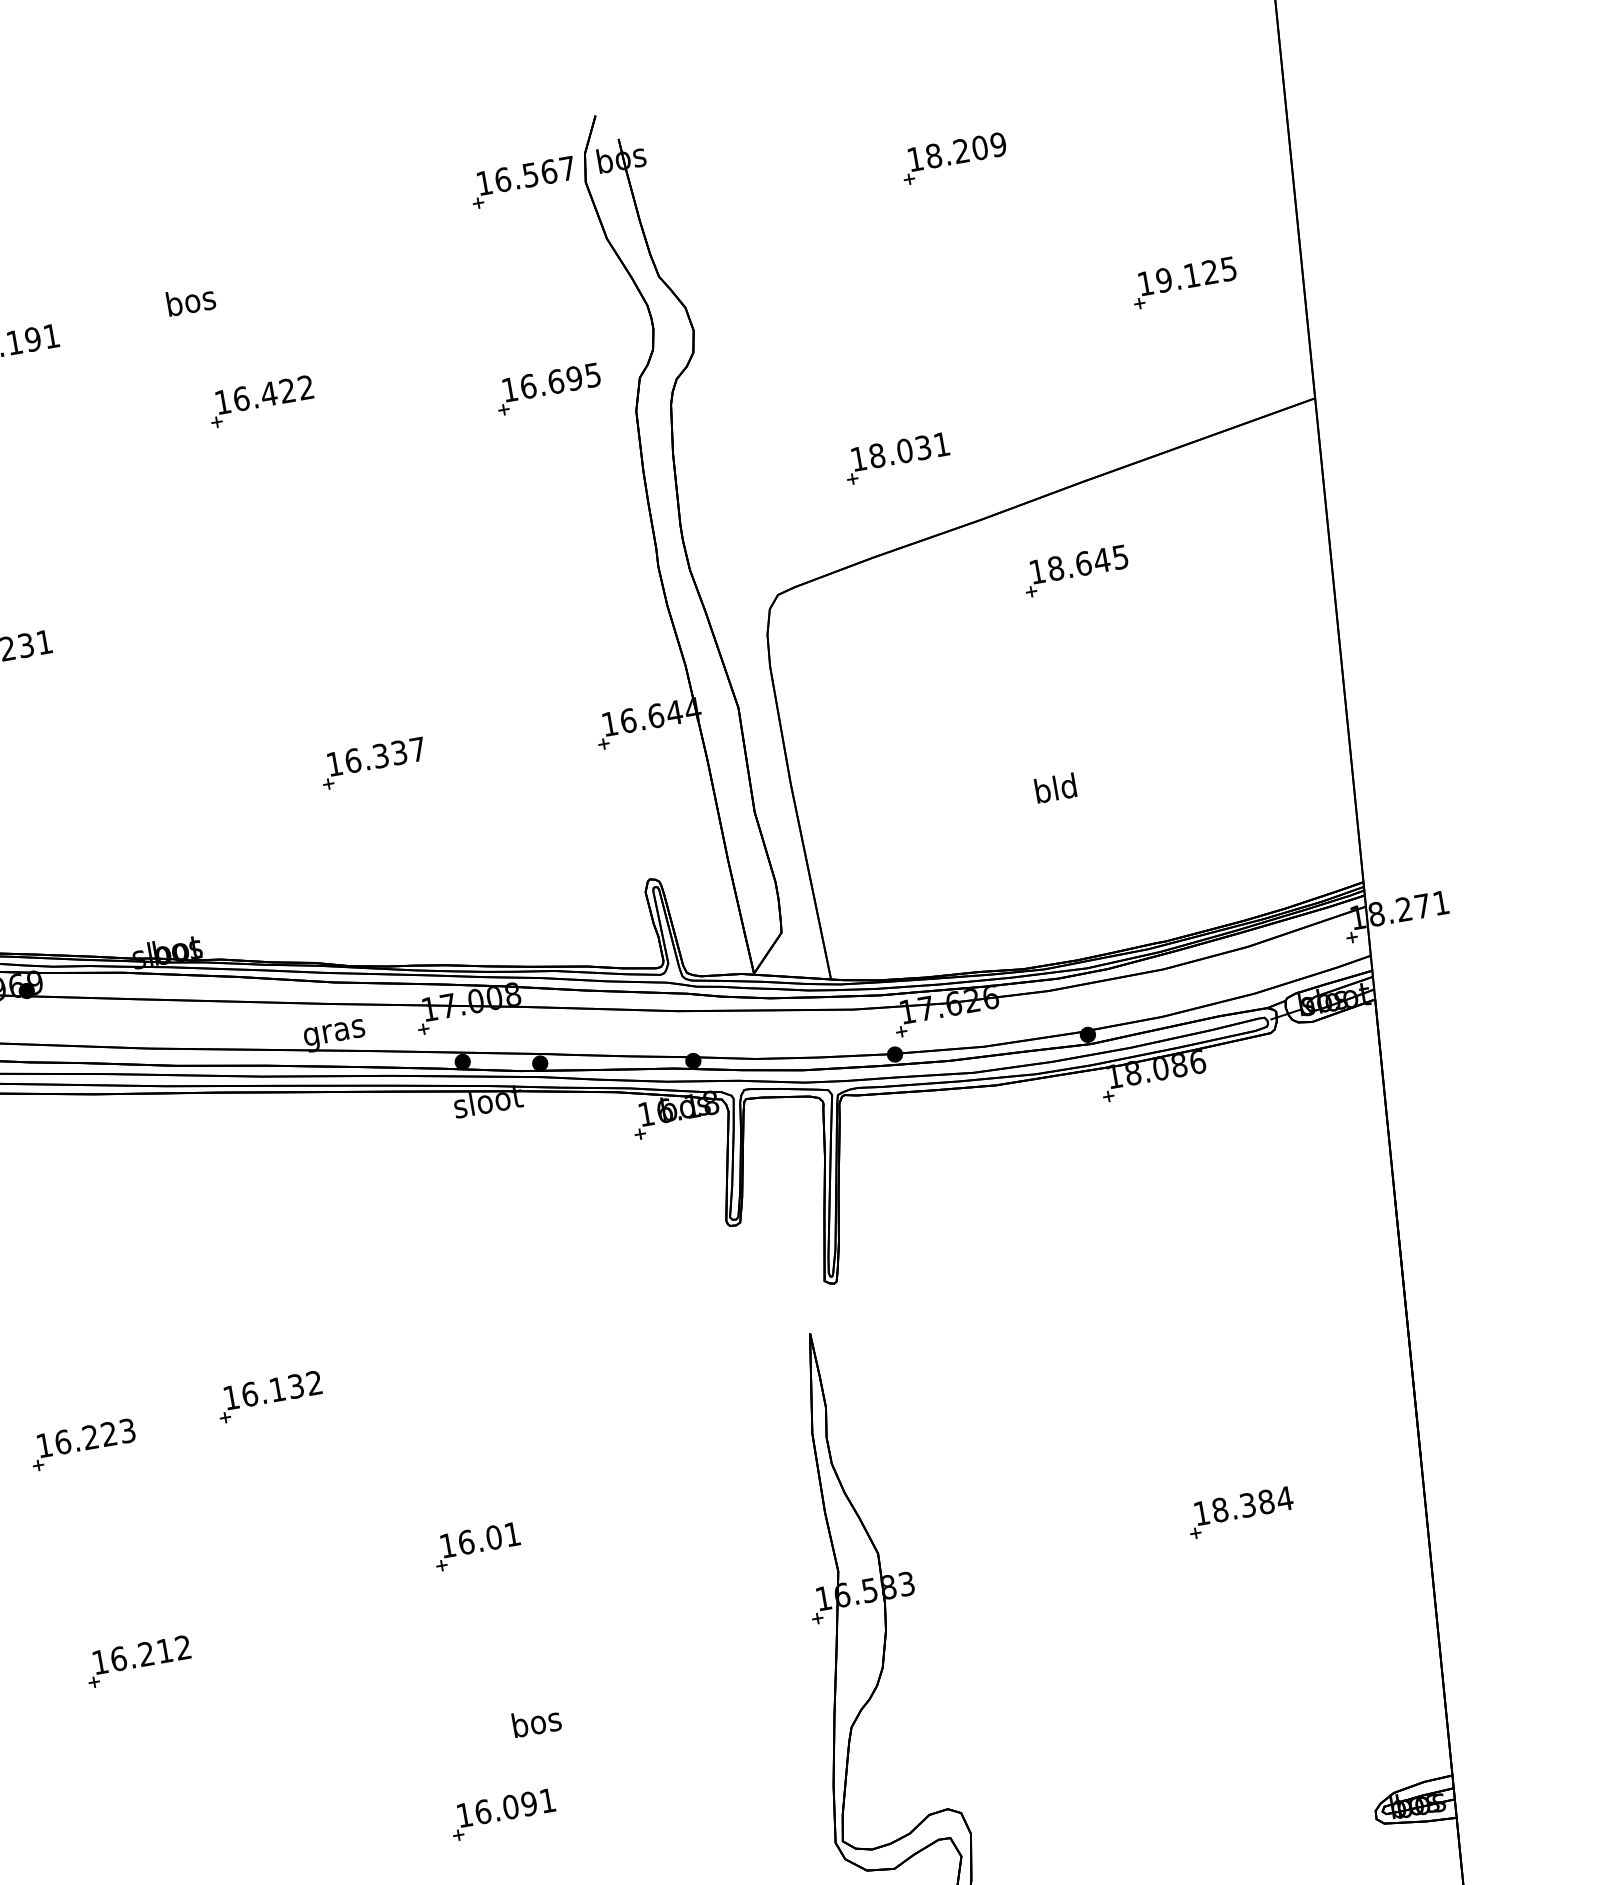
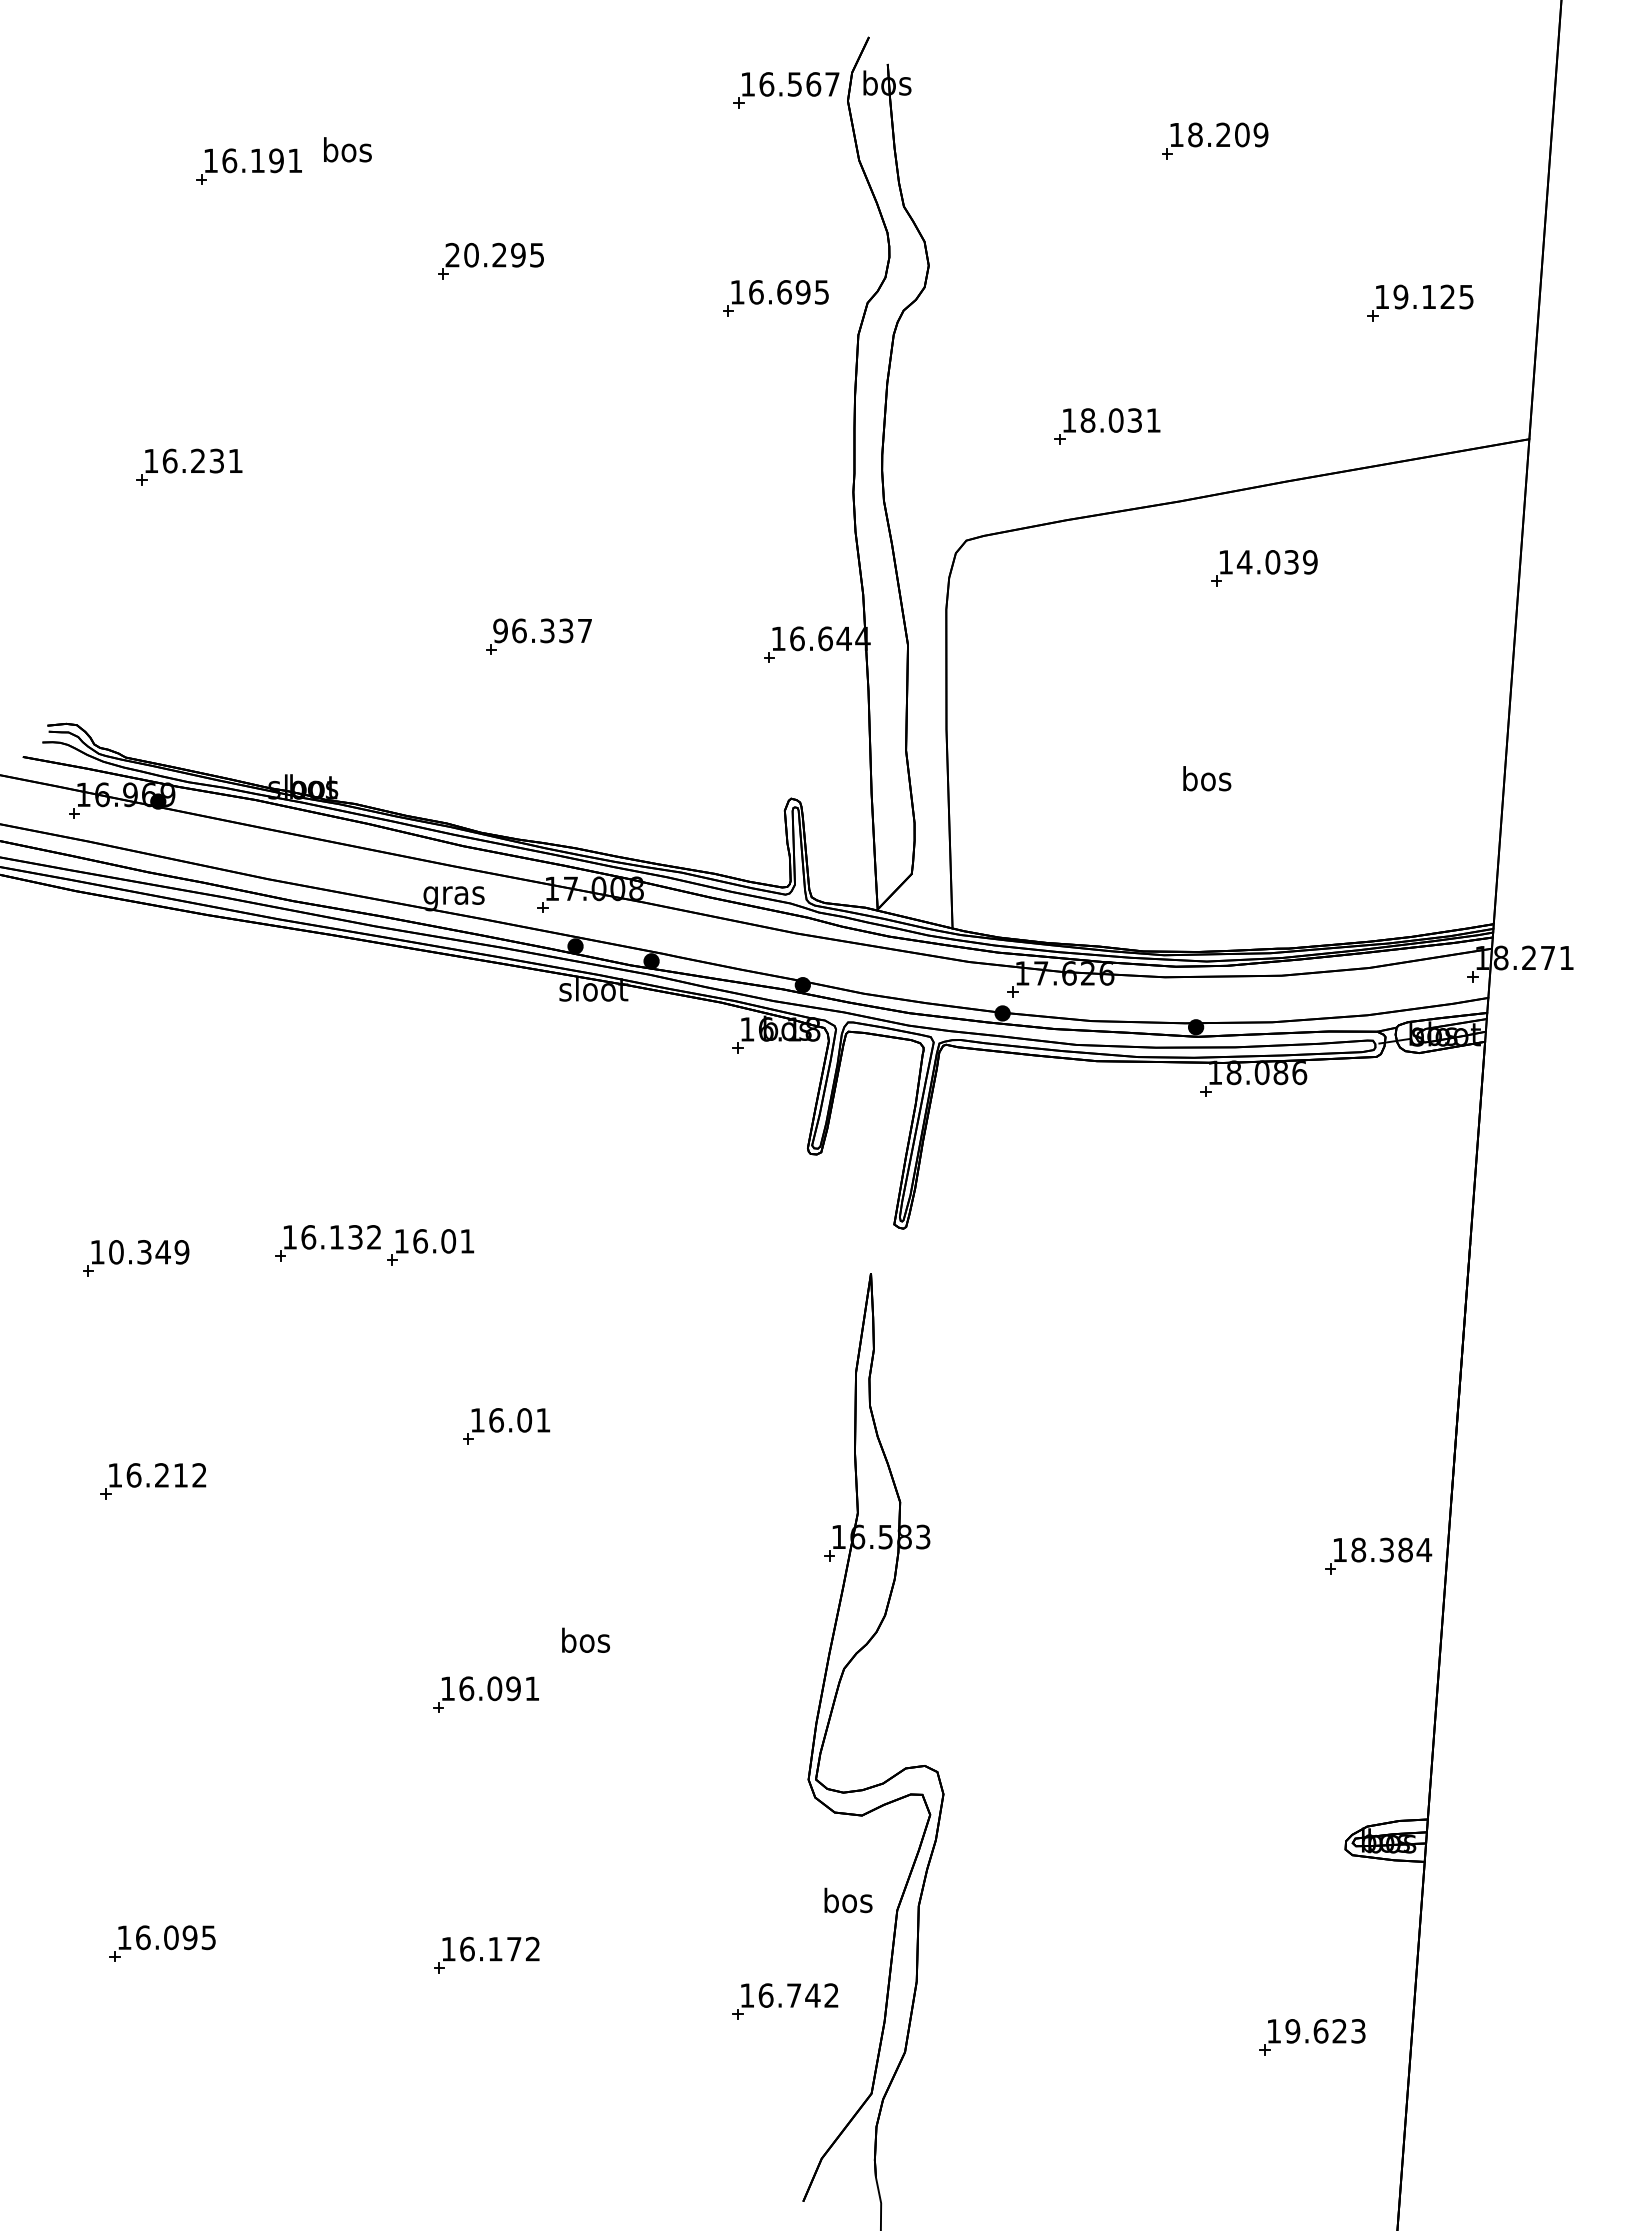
text: (190, 300) -> (347, 149), moved
text: (263, 394) -> (494, 254), 16.422 -> 20.295
text: (1087, 563) -> (1276, 562), 18.645 -> 14.039
text: (334, 763) -> (500, 630), 16.337 -> 96.337
text: (1056, 787) -> (1207, 778), bld -> bos
part: (371, 1383) -> (430, 1247), added
text: (95, 1436) -> (149, 1252), 16.223 -> 10.349
part: (1240, 1511) -> (1378, 1555), moved
text: (536, 1721) -> (585, 1639), moved

